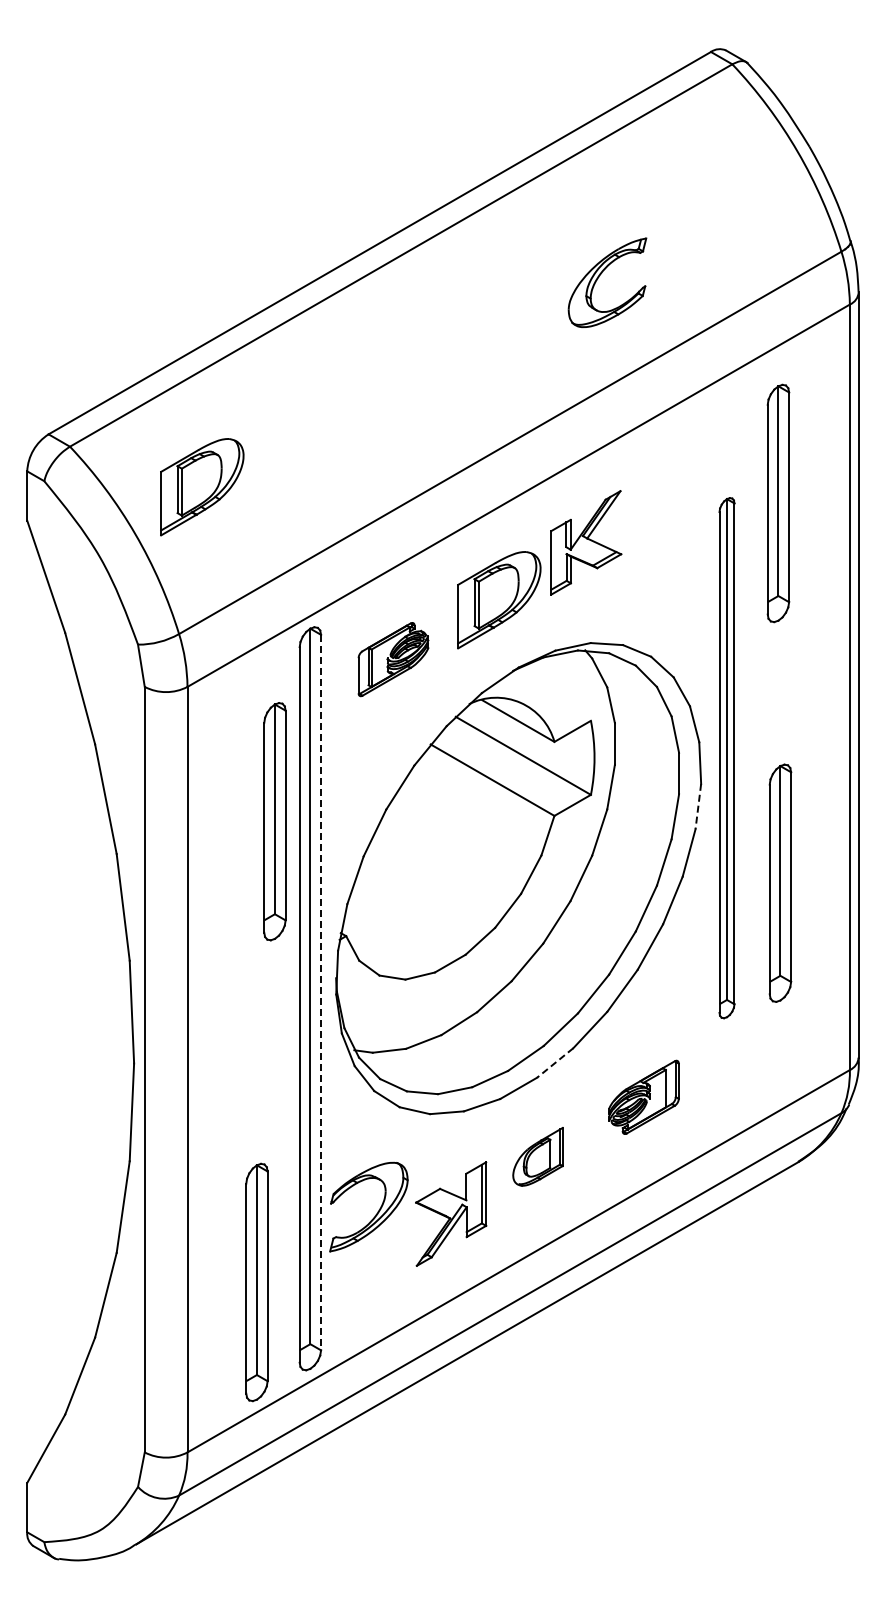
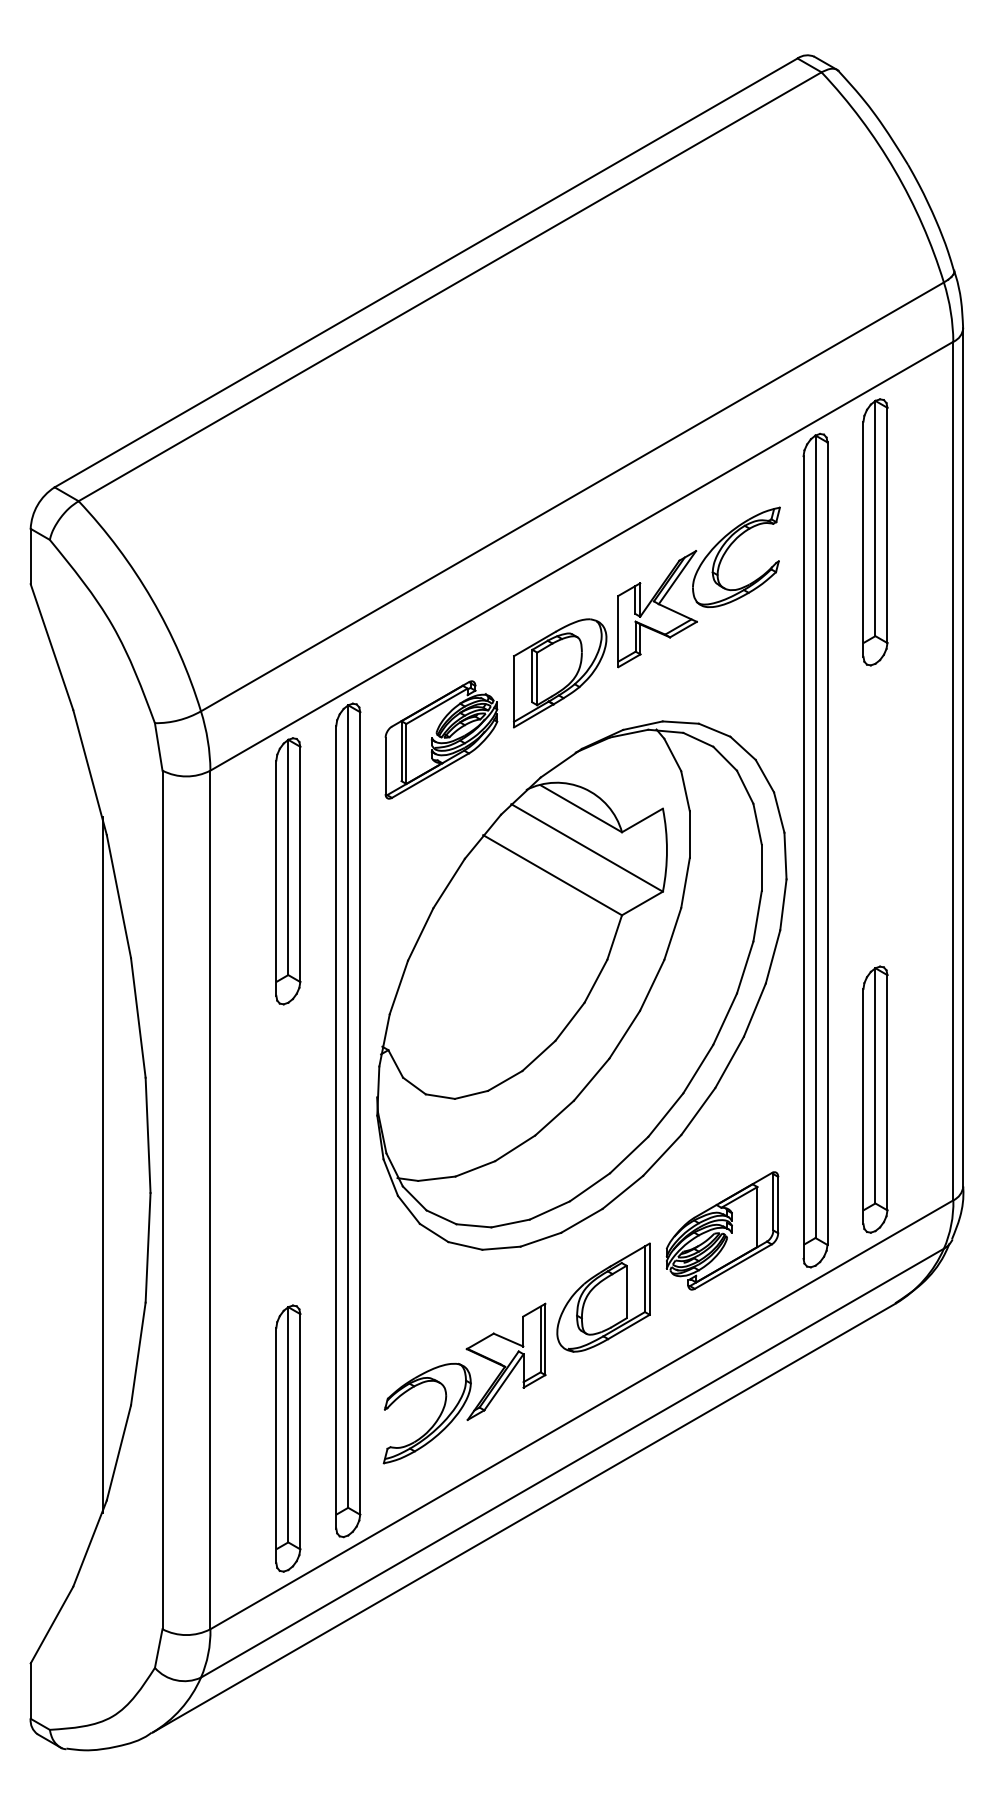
part: (599, 277) -> (727, 551), moved
part: (202, 487) -> (227, 546), removed
part: (778, 503) -> (875, 532), moved
part: (393, 659) -> (441, 739), size x1.43
part: (726, 757) -> (814, 849), size x1.43
line: (698, 806) -> (783, 904), dashed -> solid
part: (274, 821) -> (287, 871), moved
part: (780, 882) -> (875, 1098), moved
line: (321, 992) -> (360, 1113), dashed -> solid
line: (91, 1038) -> (102, 1164), added
line: (554, 1063) -> (622, 1192), dashed -> solid
part: (643, 1097) -> (721, 1231), size x1.43
part: (537, 1156) -> (602, 1297), size x1.67
part: (377, 1211) -> (436, 1418), moved

